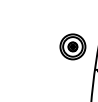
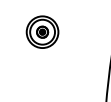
part: (72, 46) -> (42, 31), moved

